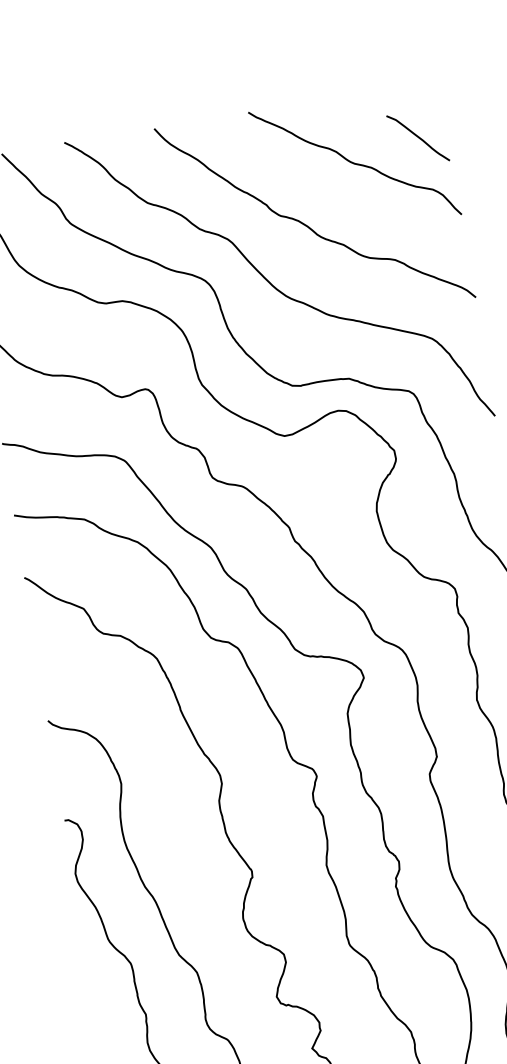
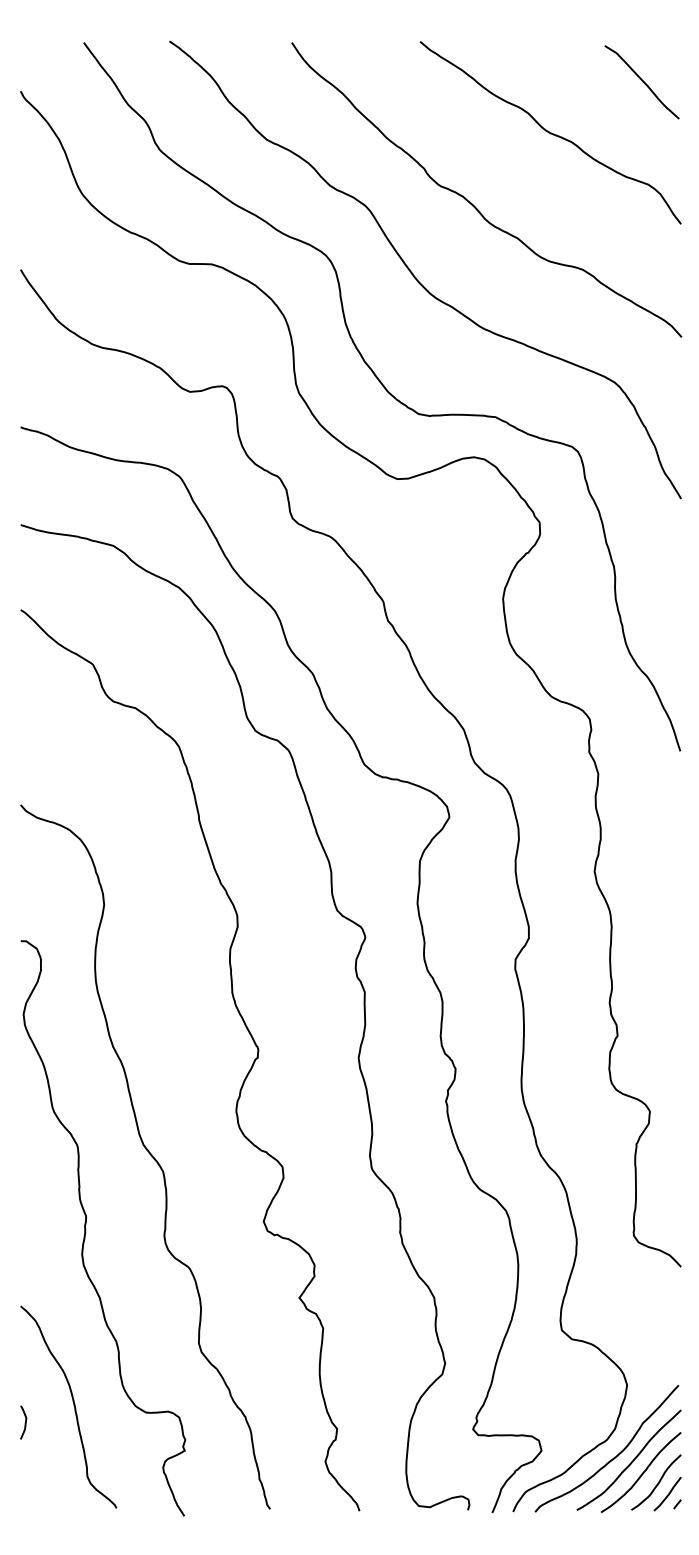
curve: (417, 137) -> (641, 81), moved

